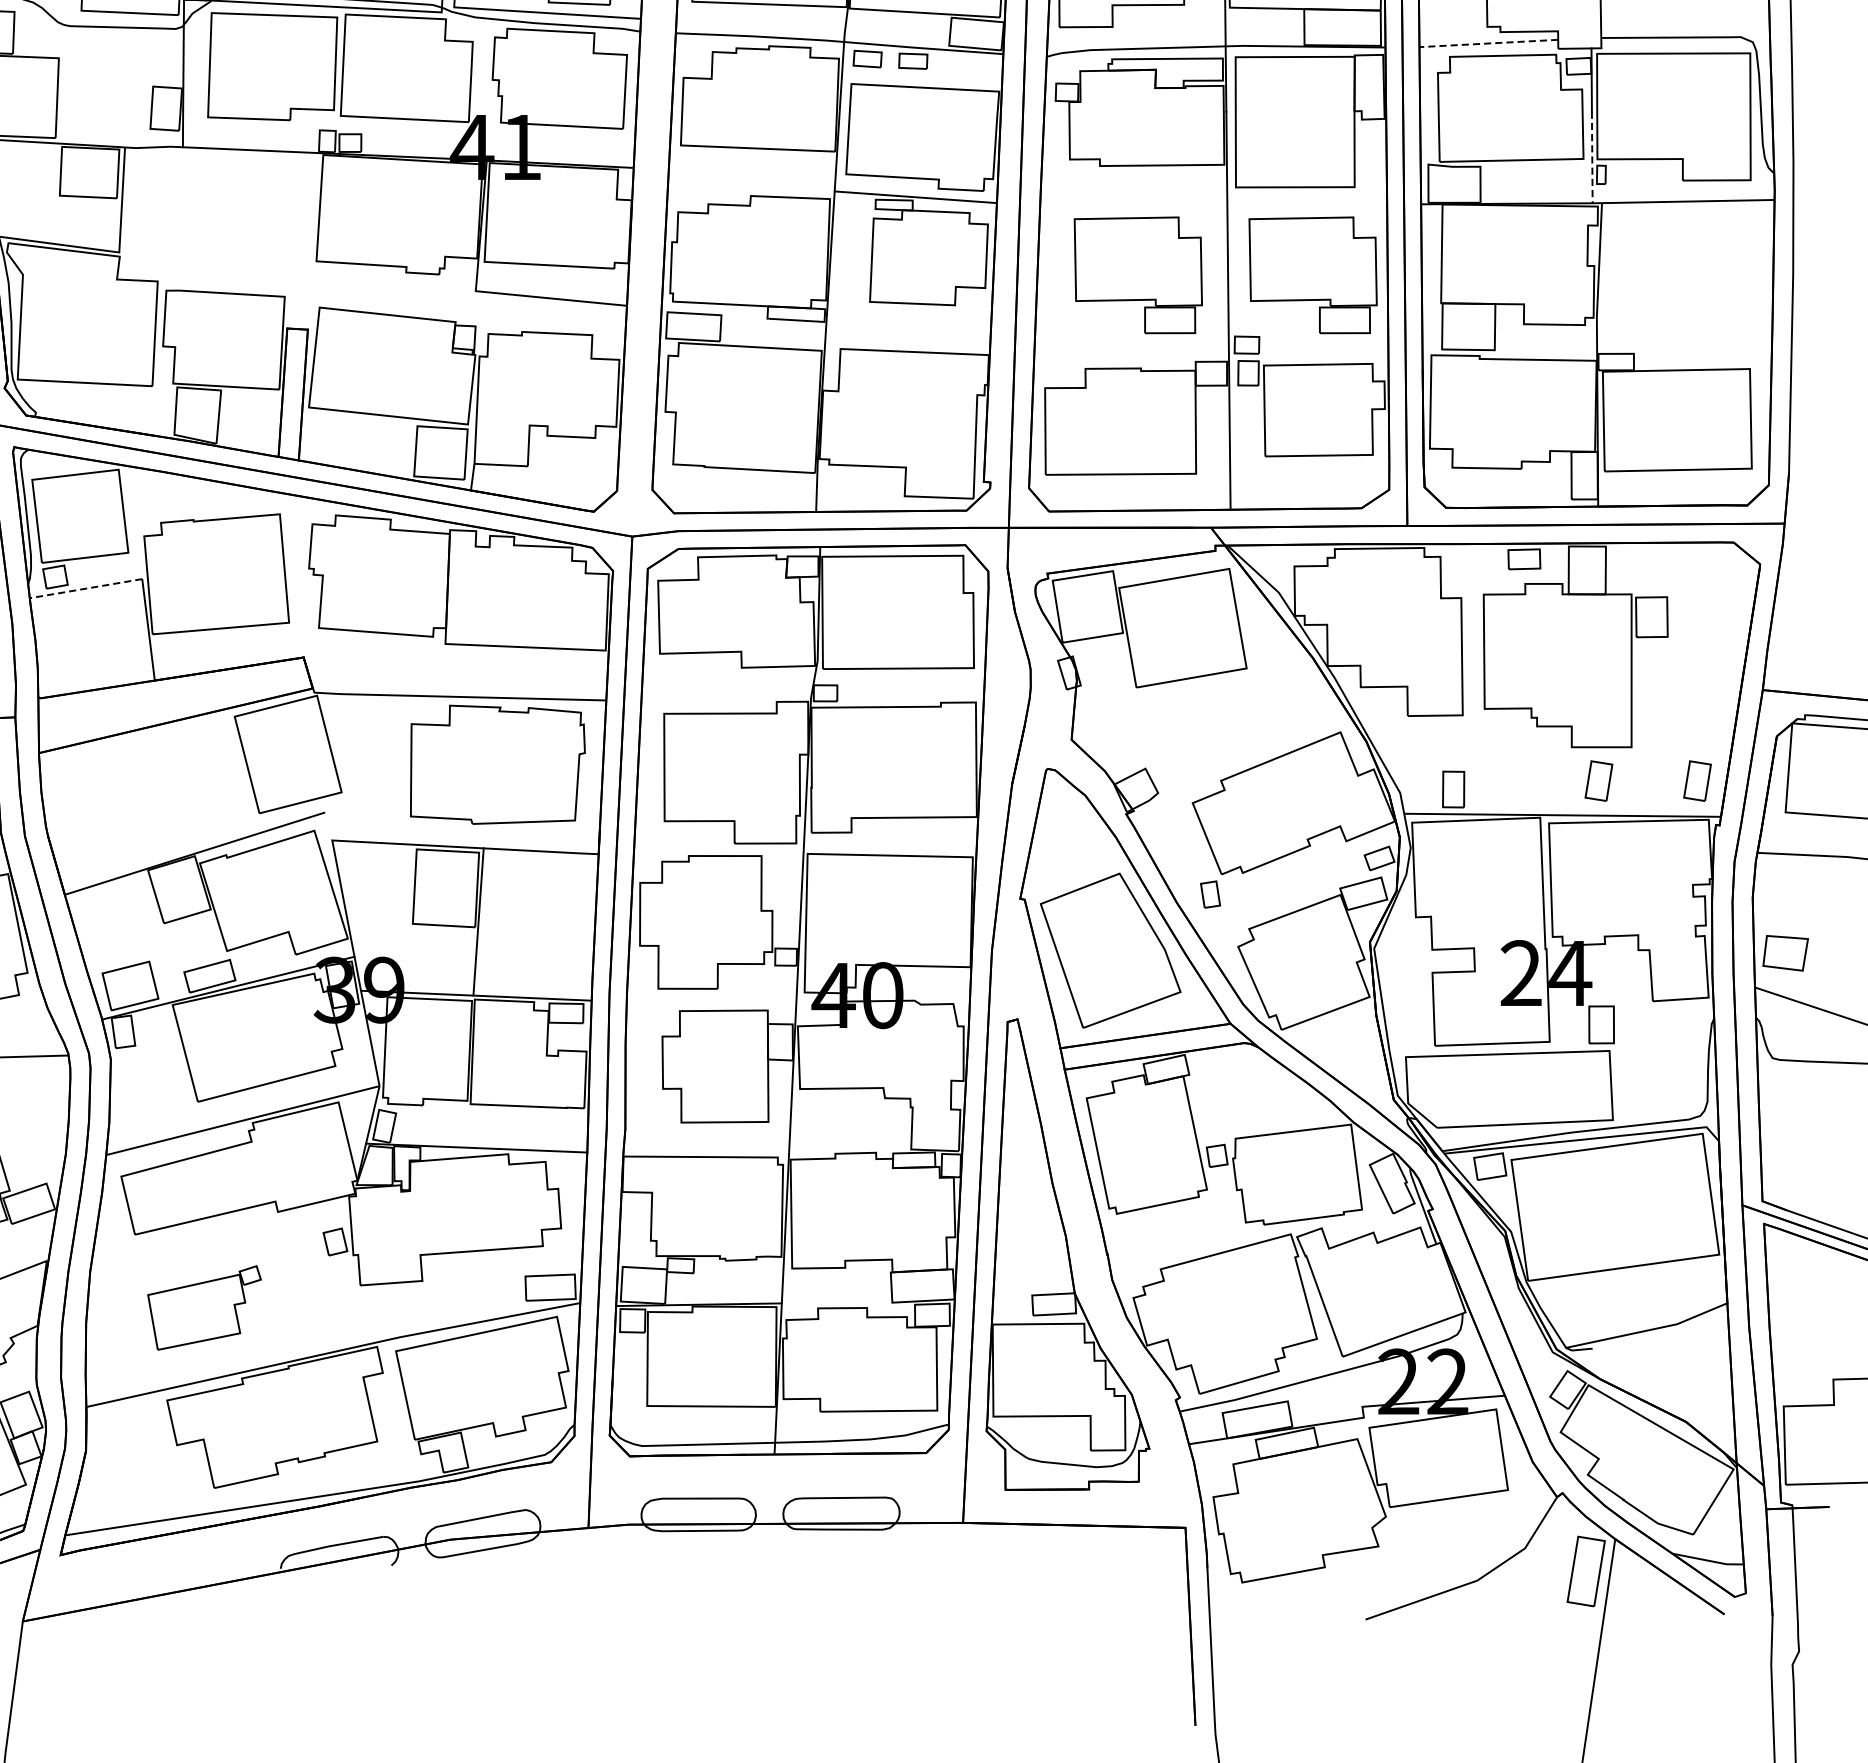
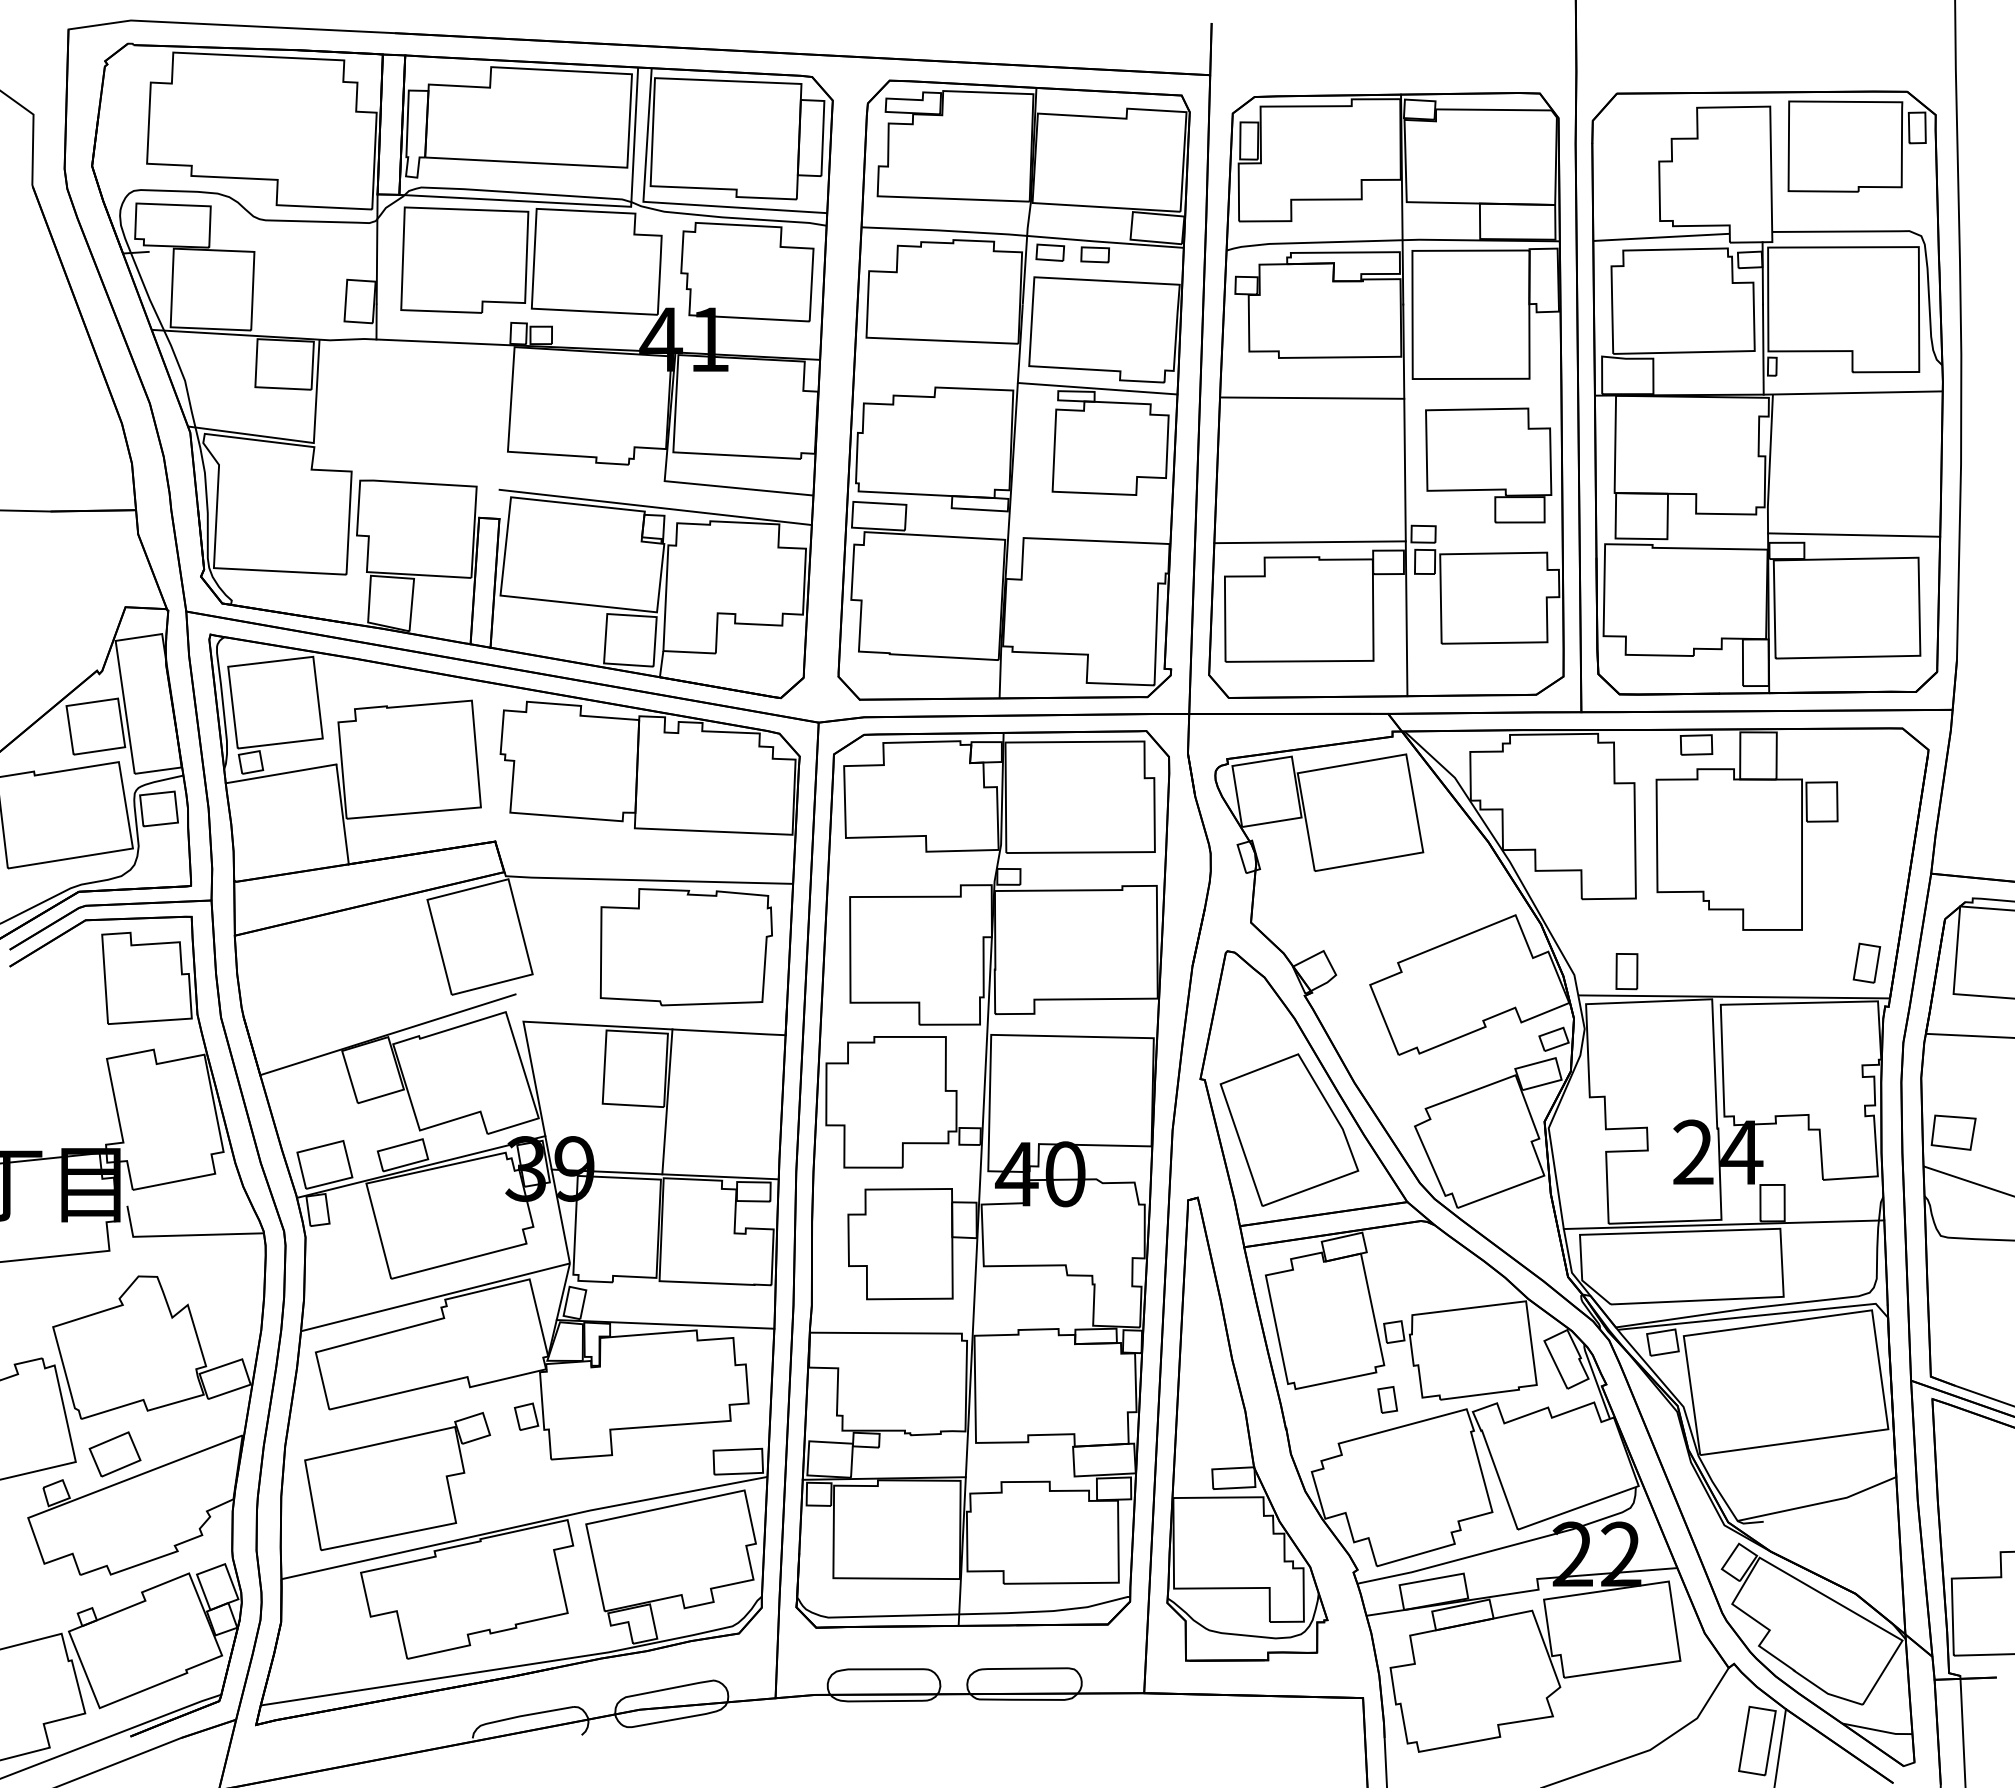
line: (1487, 43) -> (1660, 237), dashed -> solid
line: (1592, 158) -> (1763, 350), dashed -> solid
line: (1134, 206) -> (1312, 397), added
part: (1138, 275) -> (1316, 465), removed
line: (466, 317) -> (655, 507), added
line: (1684, 345) -> (1854, 534), added
line: (1131, 353) -> (1309, 542), added
line: (85, 588) -> (280, 773), dashed -> solid
part: (1598, 780) -> (1769, 962), removed
part: (1210, 894) -> (1387, 1399), moved
line: (1551, 1046) -> (1723, 1224), added
part: (204, 1307) -> (397, 1481), size x1.67

